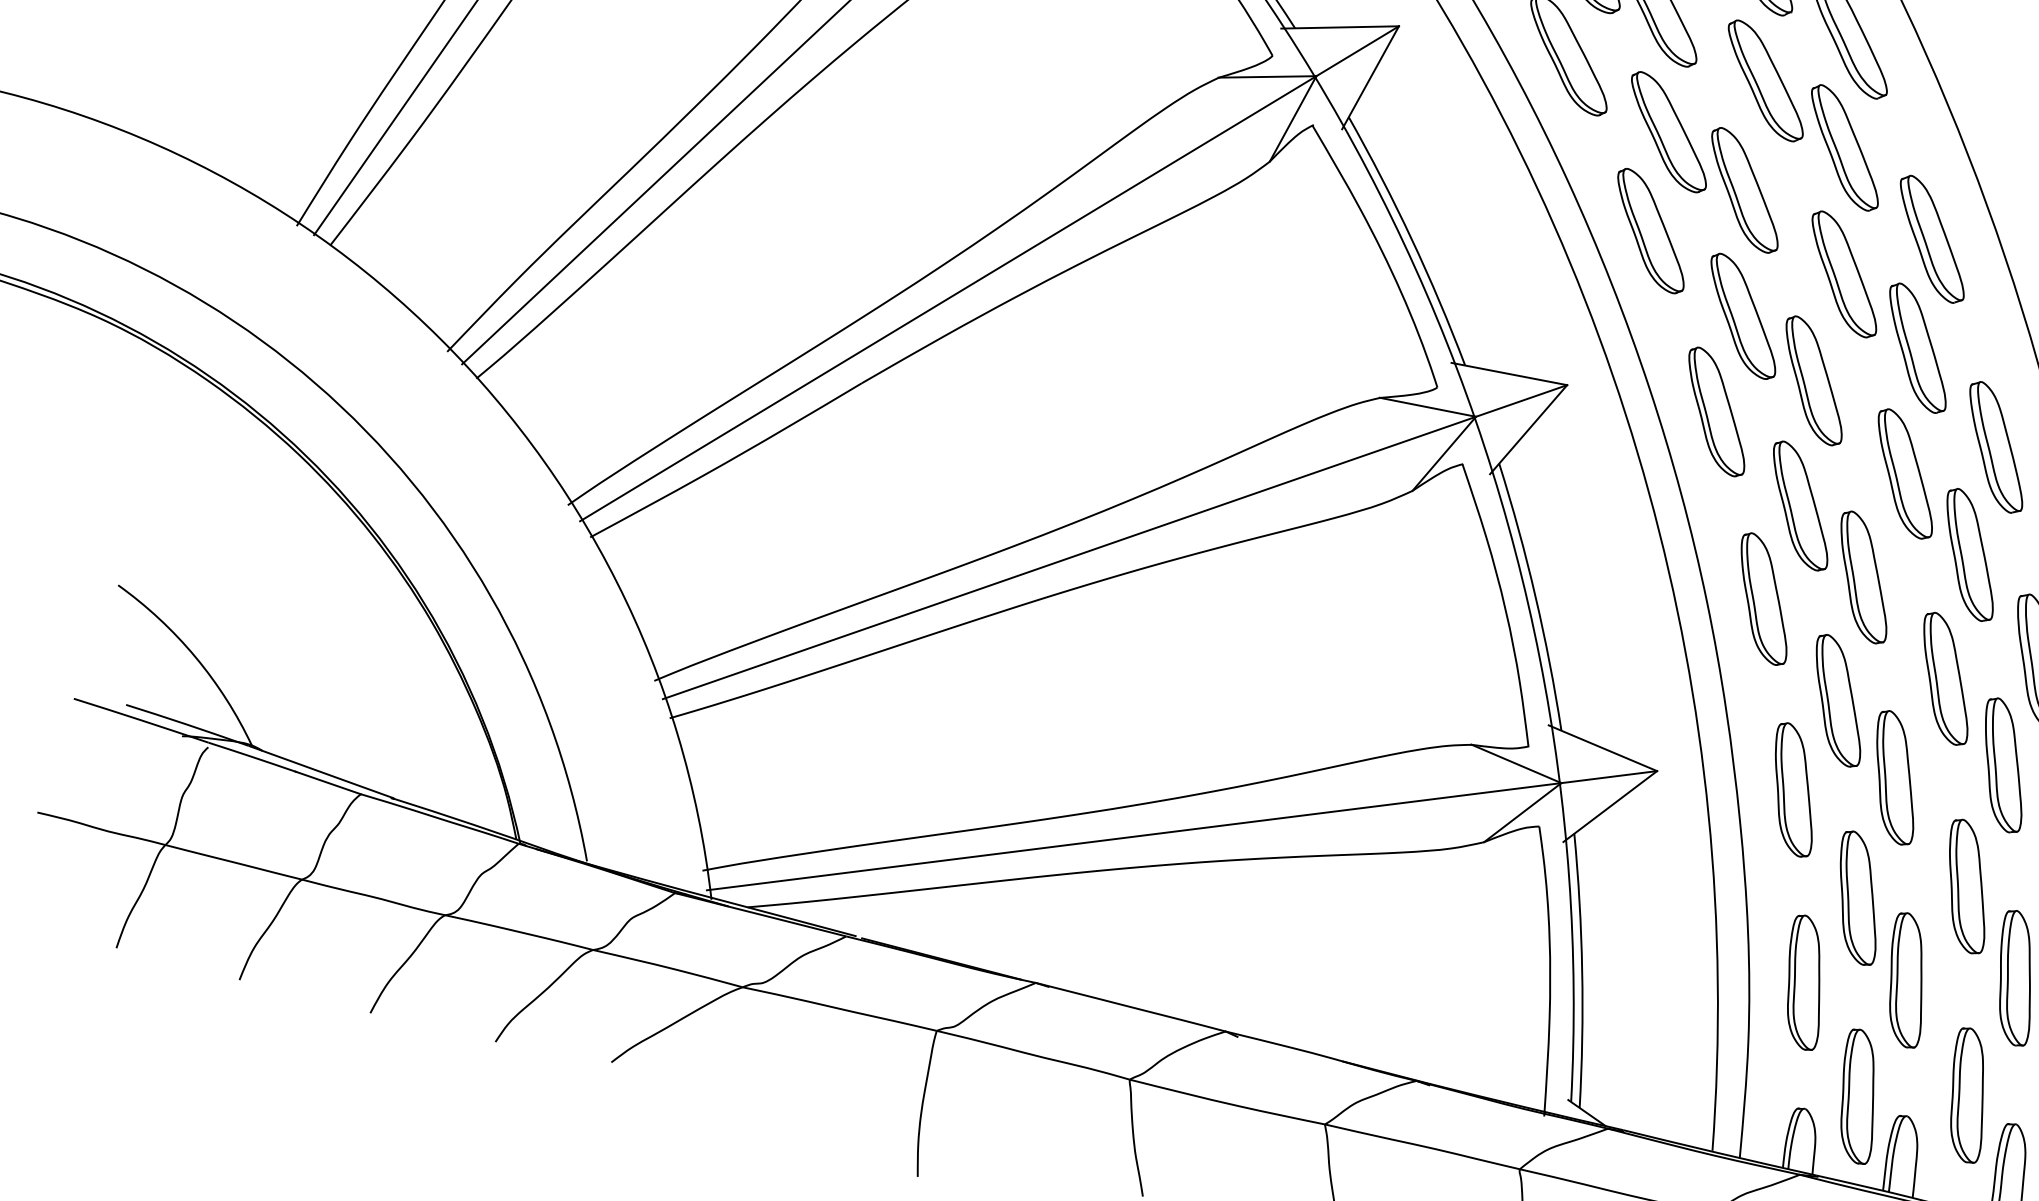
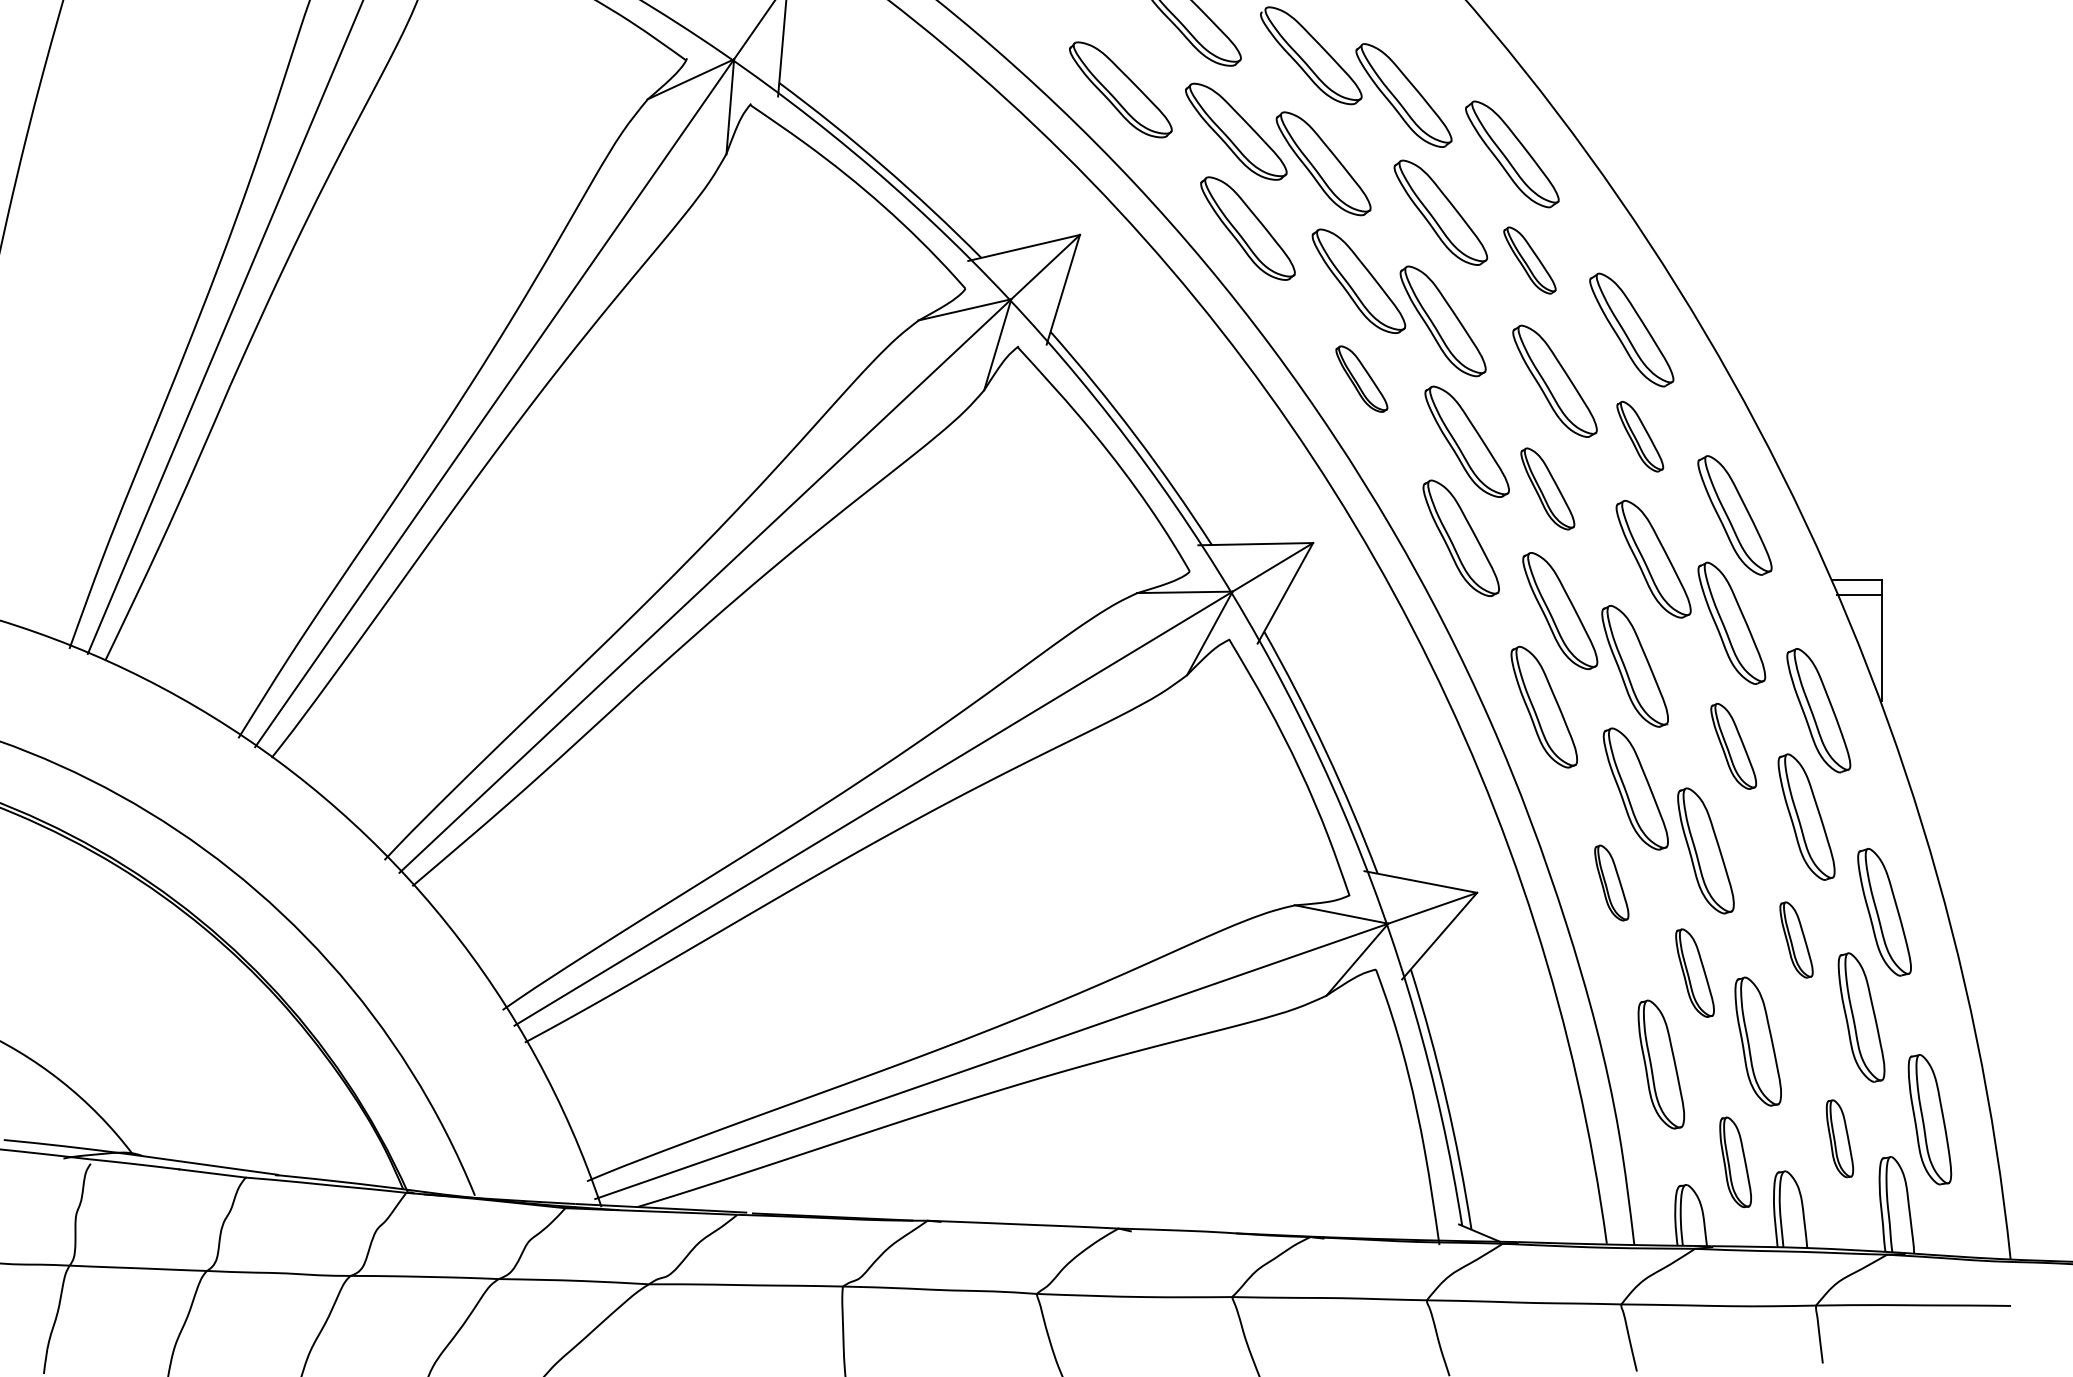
part: (1844, 147) -> (1529, 260), size x0.6
part: (1650, 230) -> (1361, 378), size x0.6
part: (1918, 348) -> (1640, 436), size x0.6
part: (1813, 380) -> (1547, 488), size x0.7
part: (1945, 678) -> (1733, 746), size x0.7
part: (1794, 789) -> (1611, 882), size x0.6
part: (1967, 886) -> (1796, 939), size x0.6
part: (1858, 897) -> (1694, 972), size x0.7
part: (1968, 1094) -> (1839, 1138), size x0.6
part: (1858, 1096) -> (1735, 1162), size x0.7

